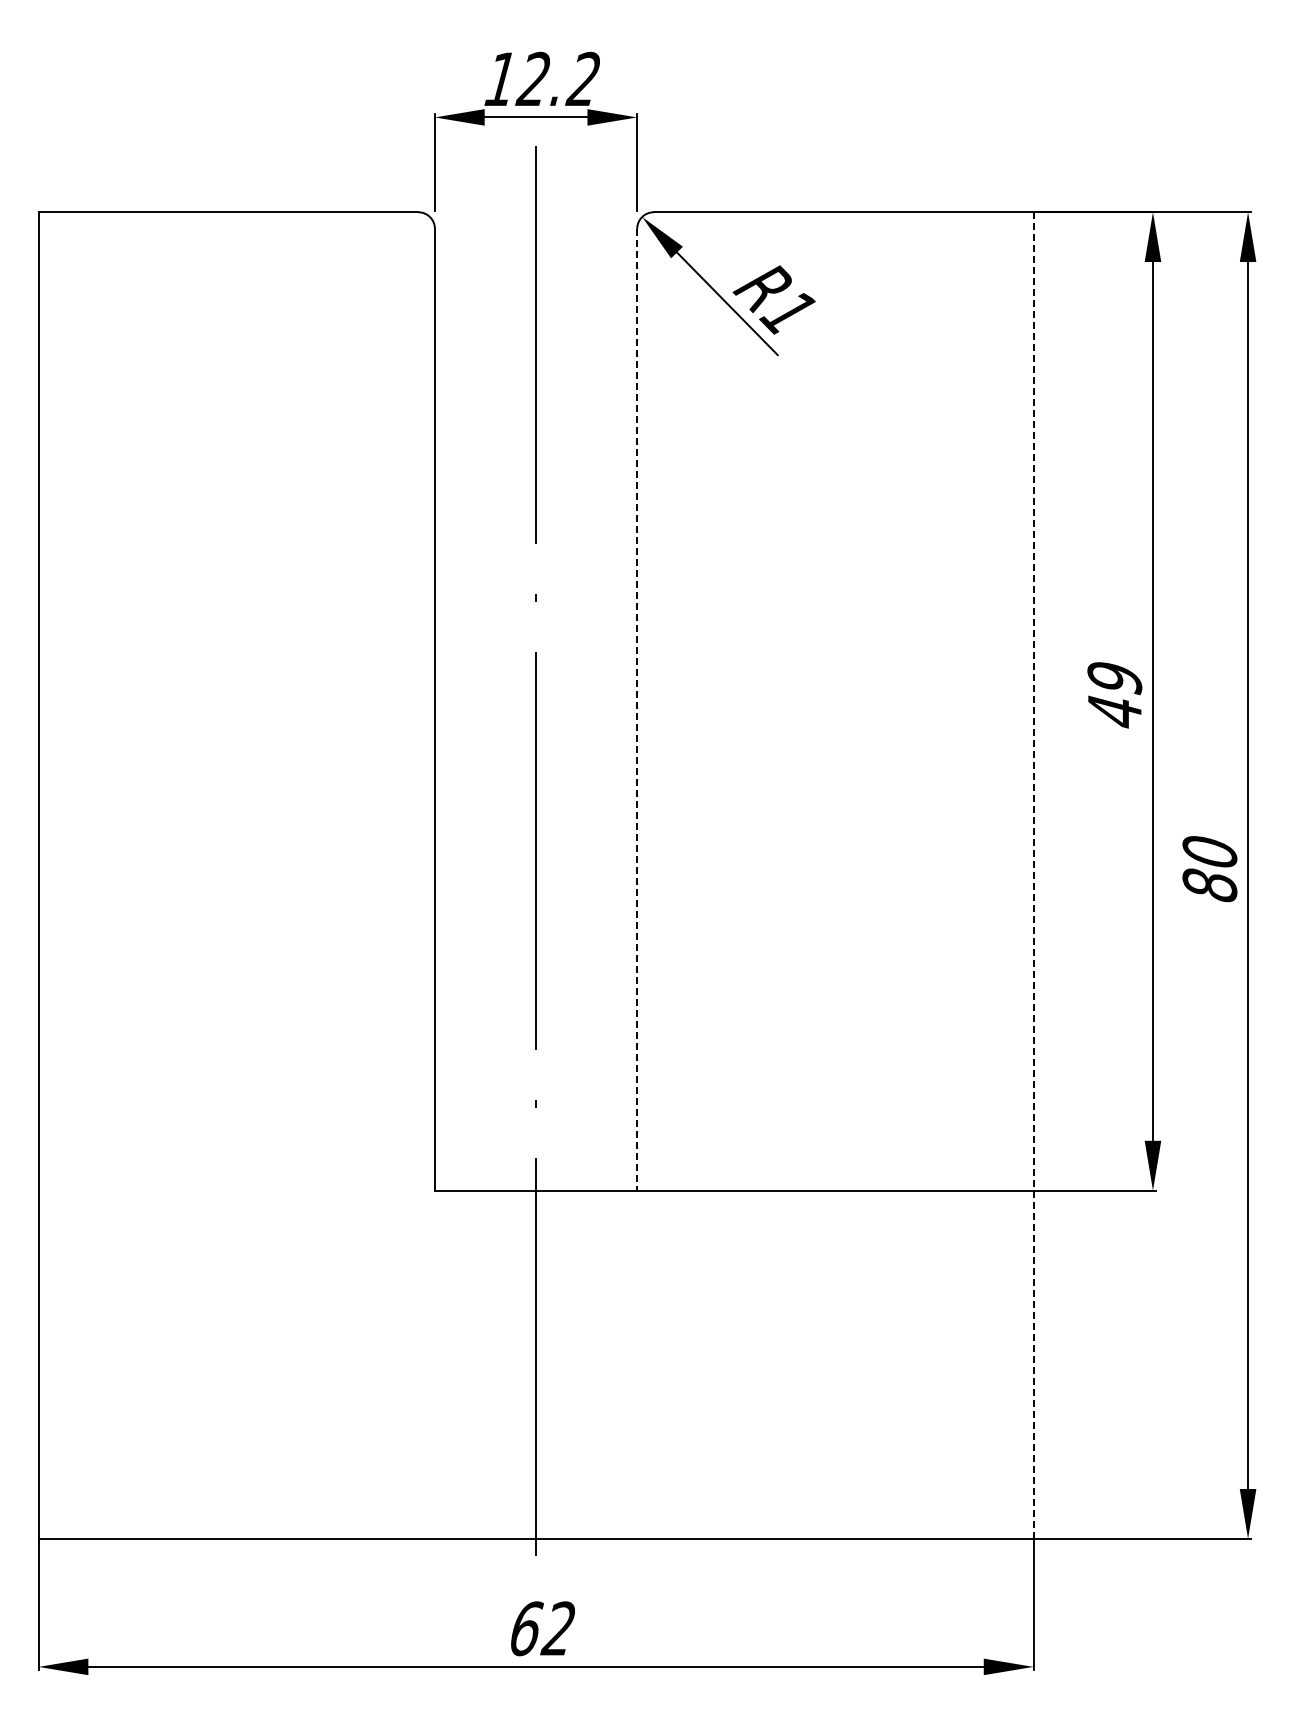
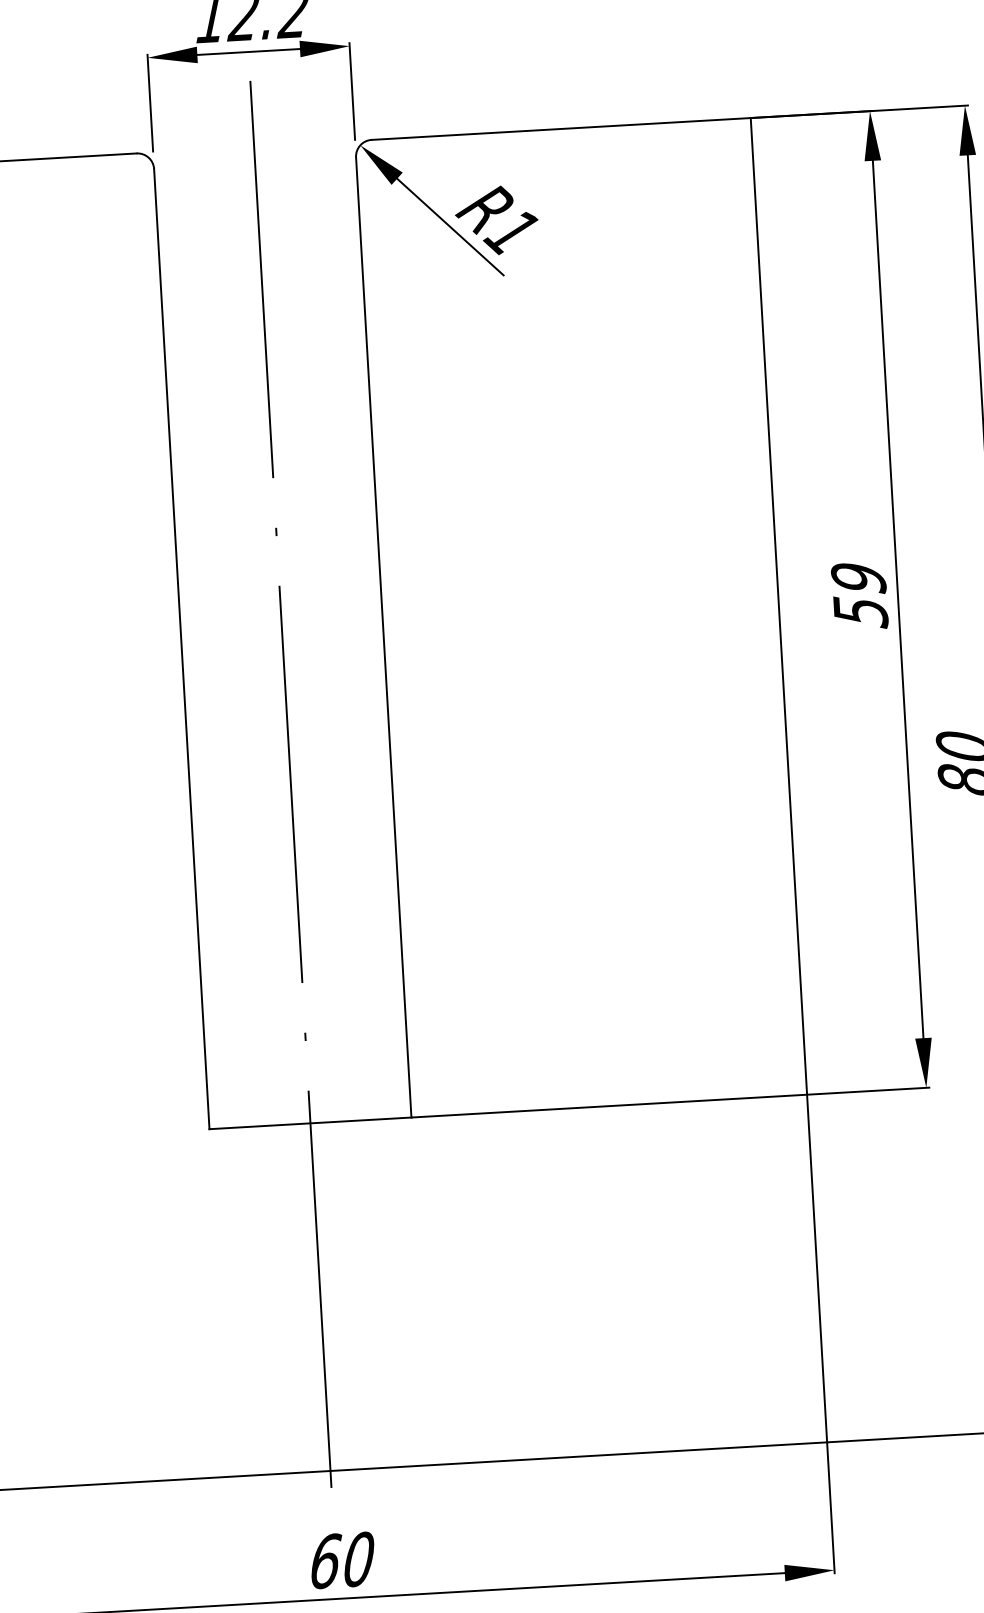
line: (637, 709) -> (384, 637), dashed -> solid
text: (1115, 712) -> (861, 612), 49 -> 59
line: (1033, 875) -> (788, 780), dashed -> solid
text: (557, 1628) -> (357, 1559), 62 -> 60

